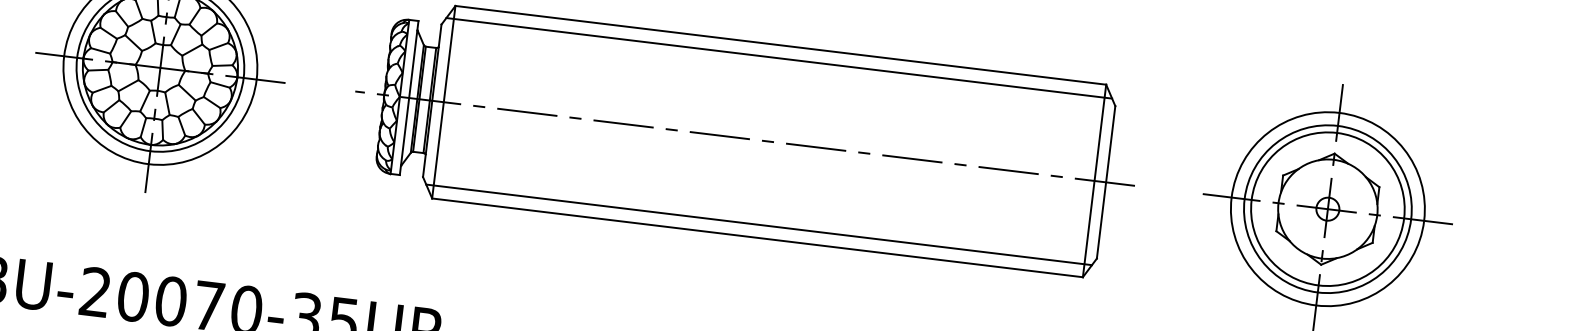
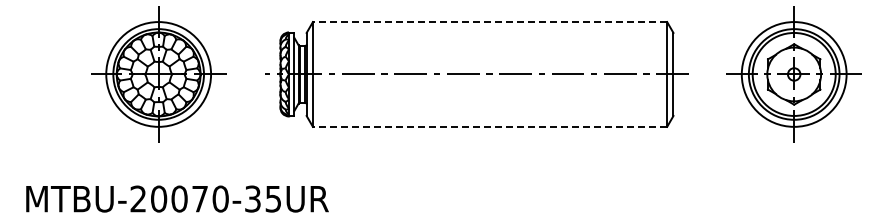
line: (779, 45) -> (489, 22), solid -> dashed
line: (778, 58) -> (489, 29), removed
line: (758, 224) -> (489, 119), removed
line: (756, 237) -> (489, 126), solid -> dashed

